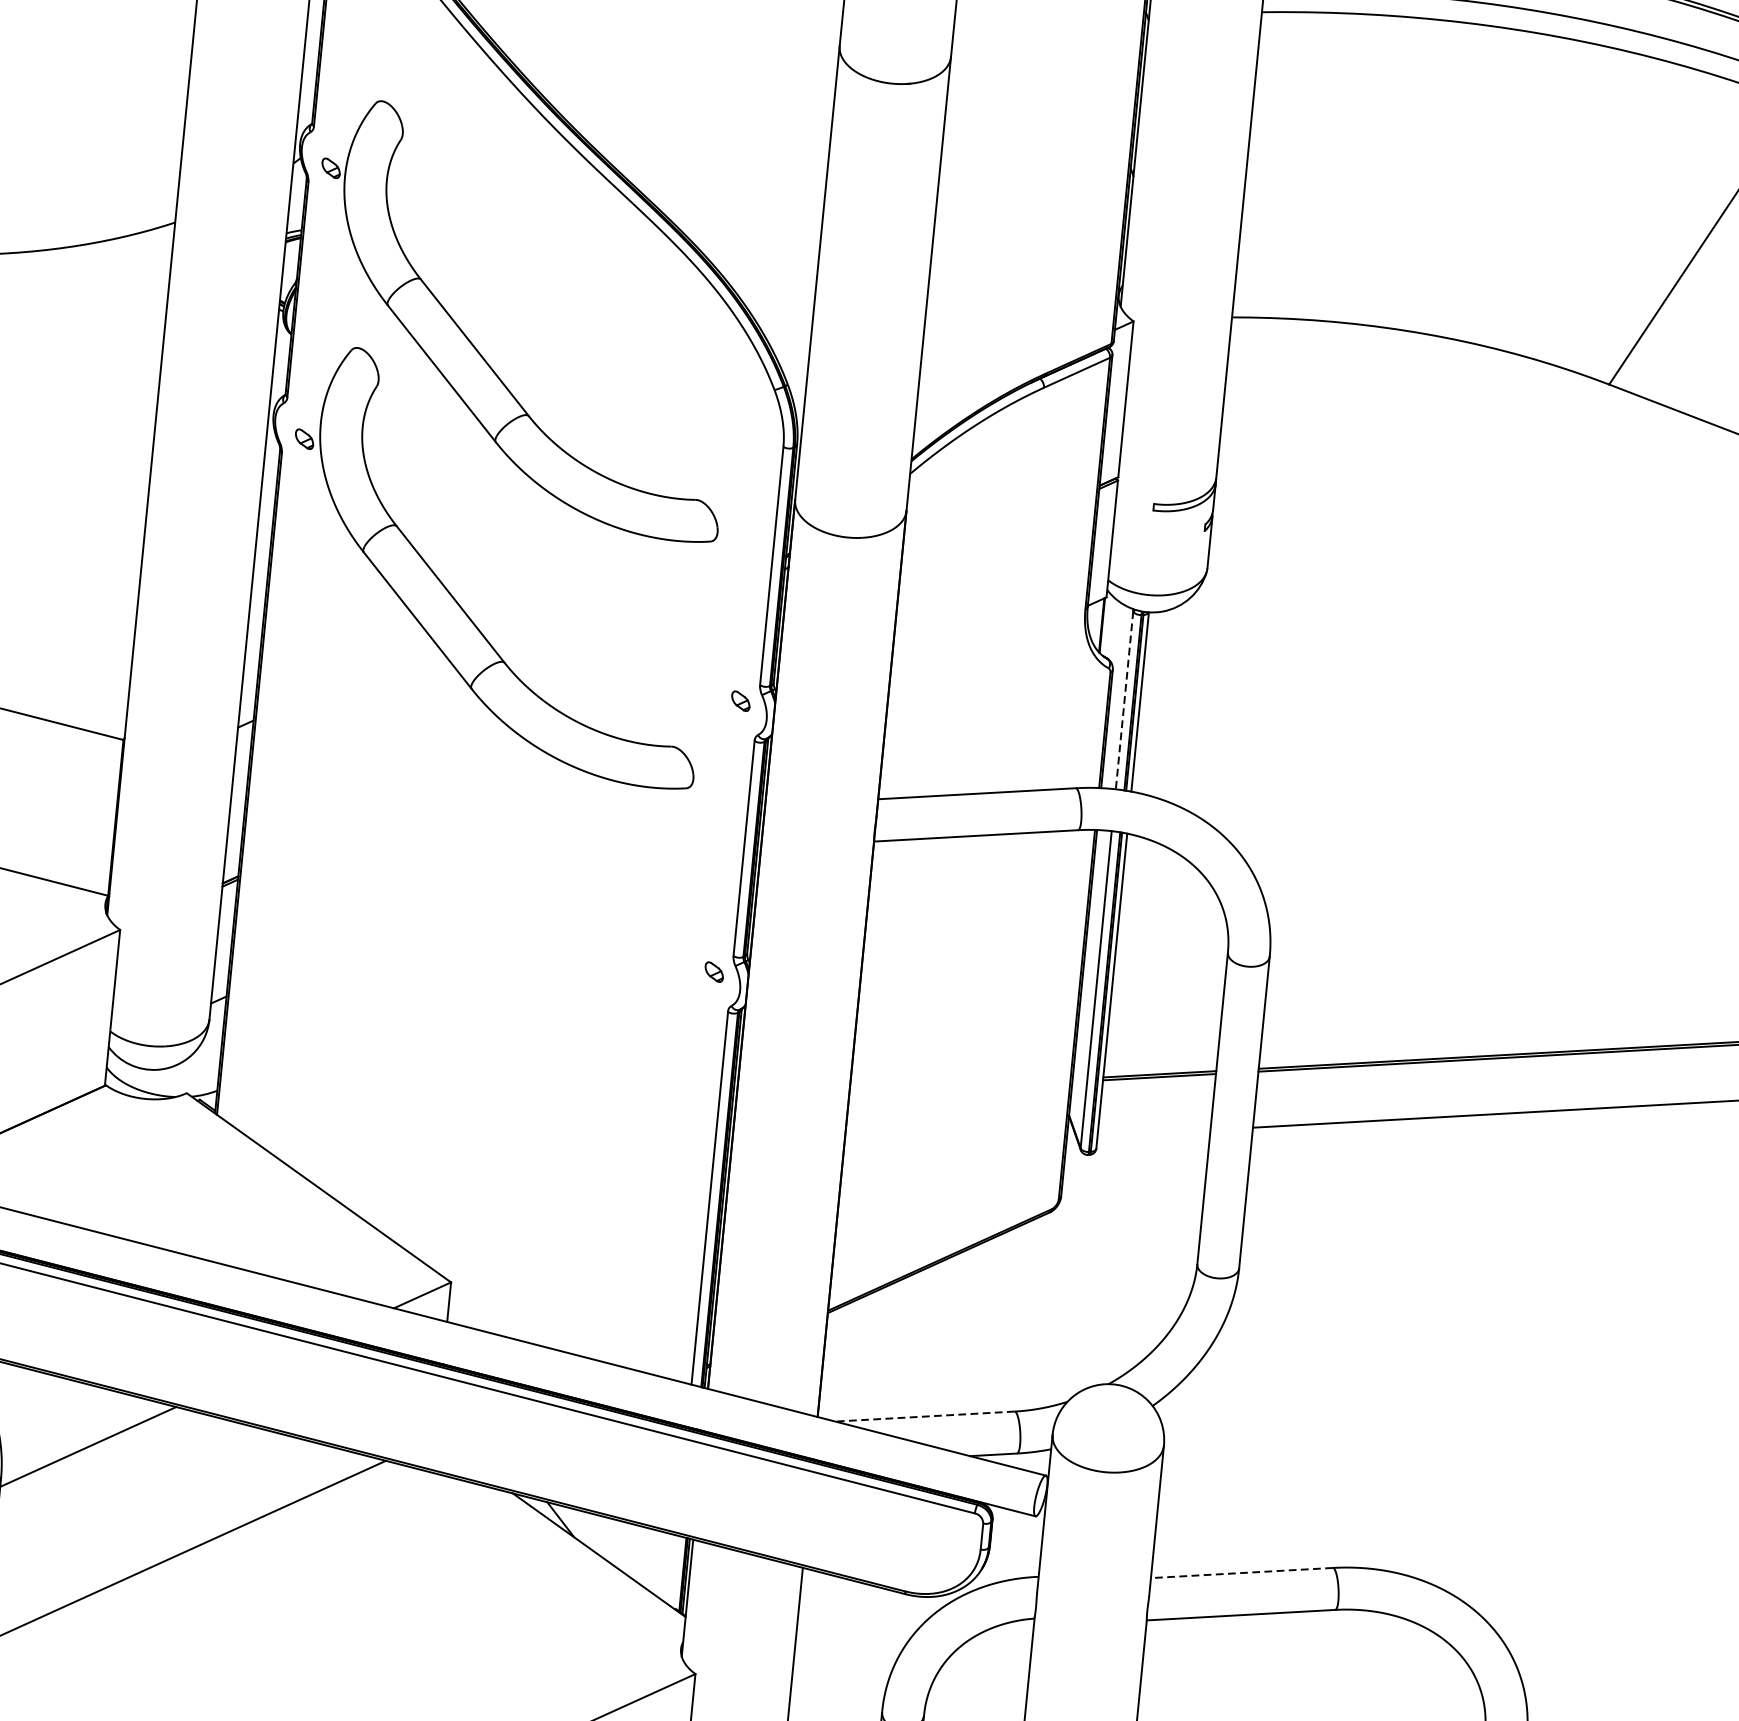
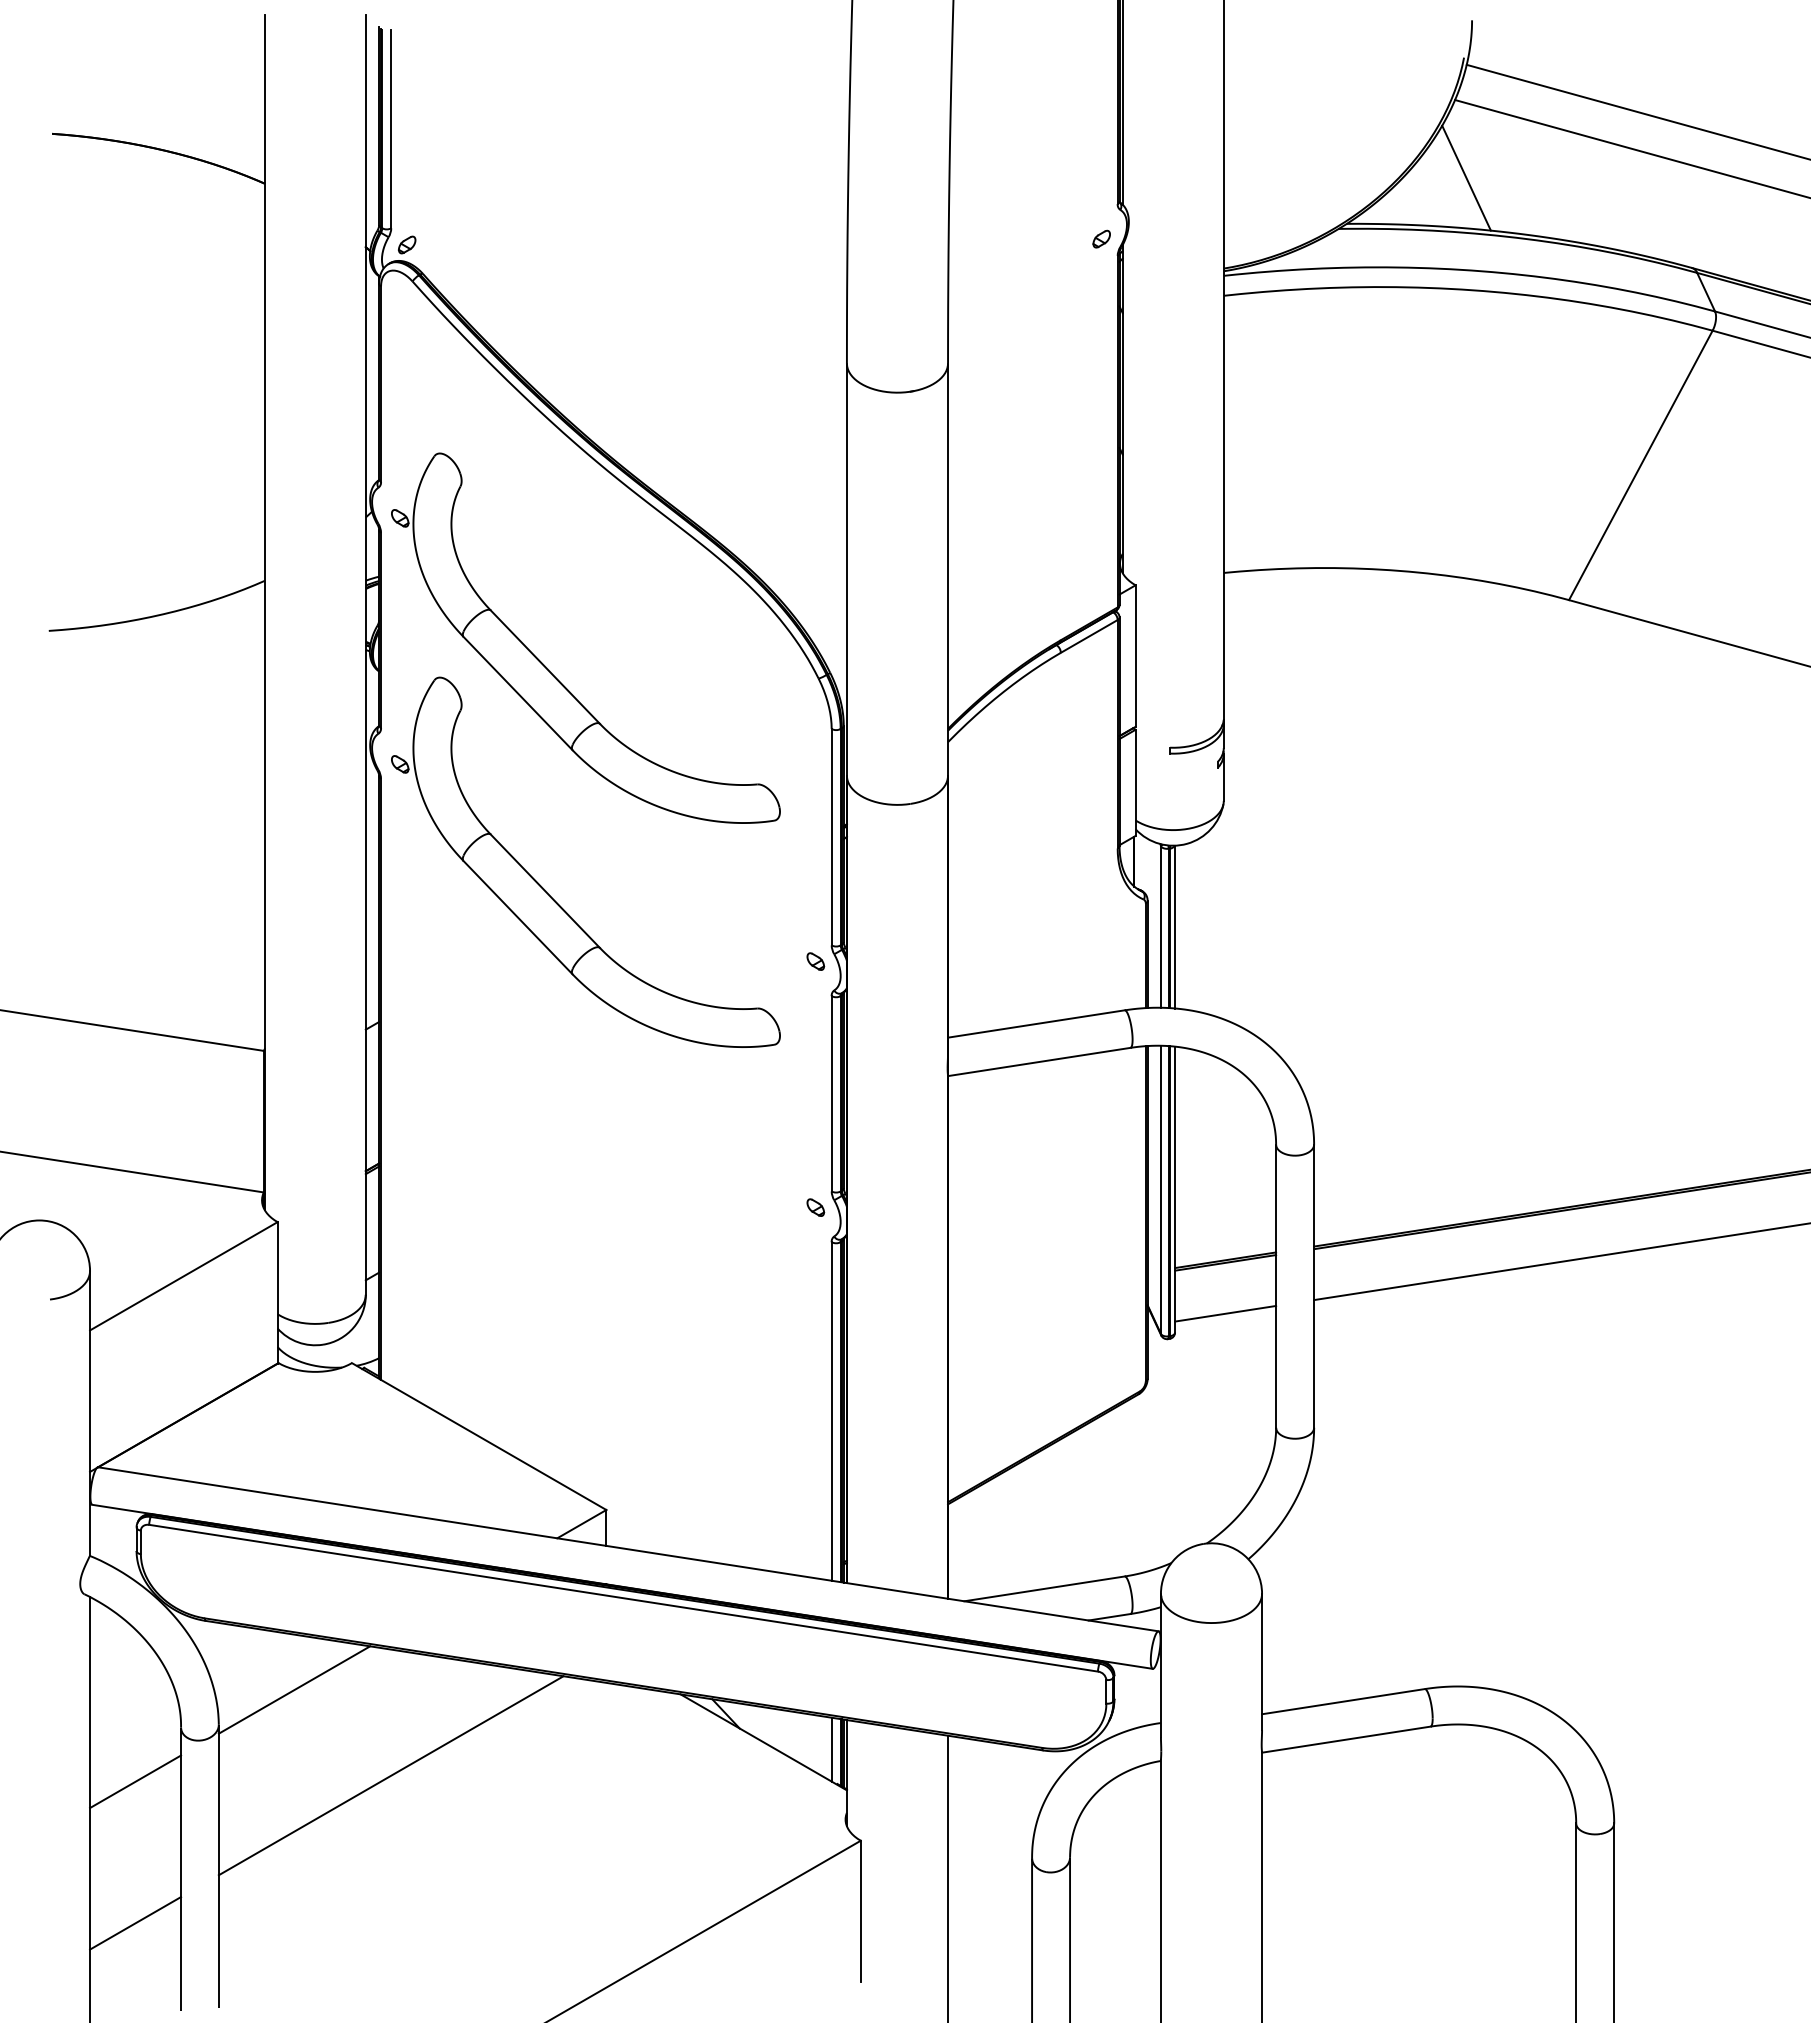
line: (1124, 699) -> (1160, 926), dashed -> solid
line: (1153, 1132) -> (1225, 1313), added
line: (924, 1416) -> (1044, 1588), dashed -> solid
line: (673, 1570) -> (831, 1749), added
line: (1240, 1572) -> (1342, 1701), dashed -> solid

